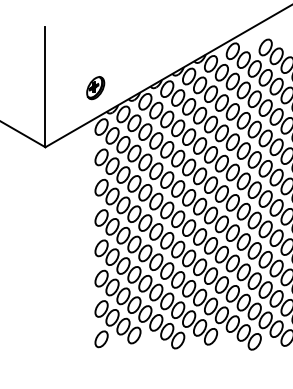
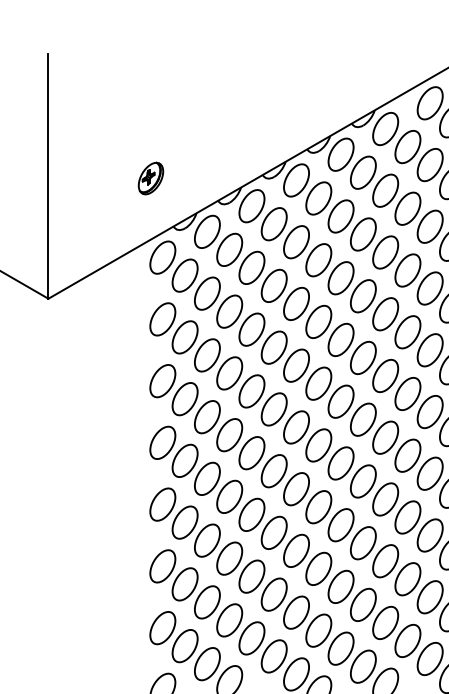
part: (95, 88) -> (150, 179), size x0.7

